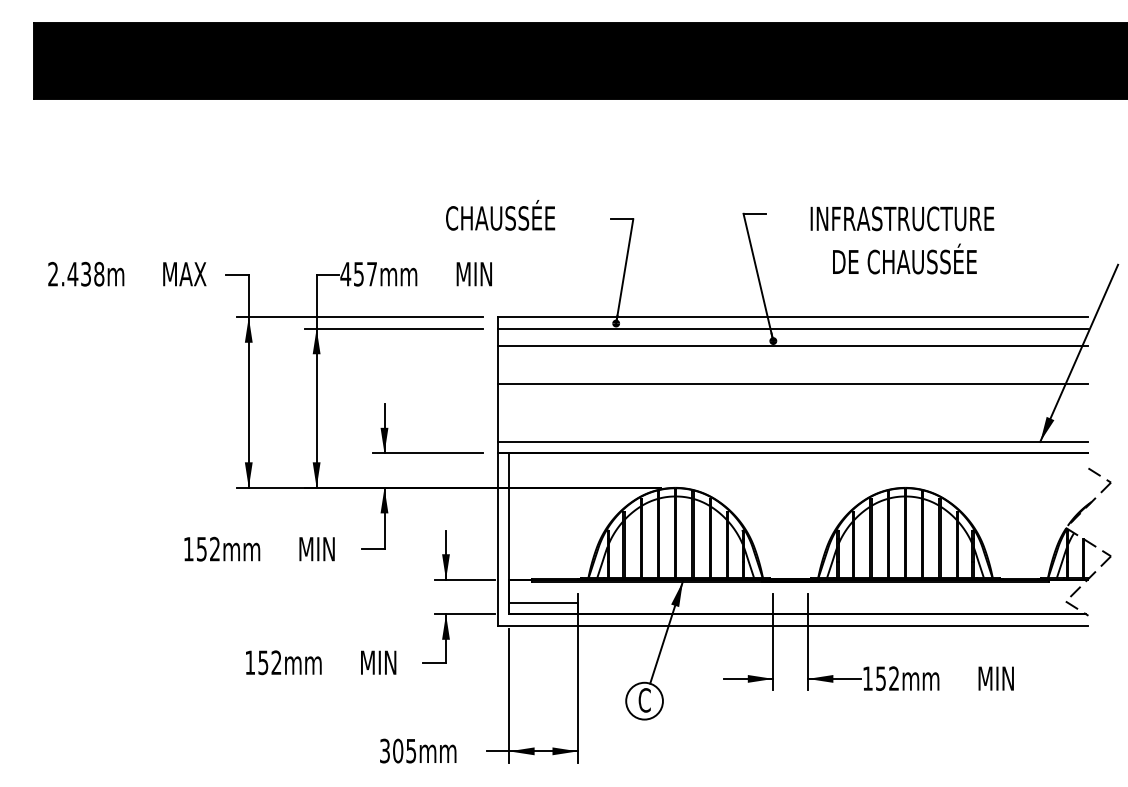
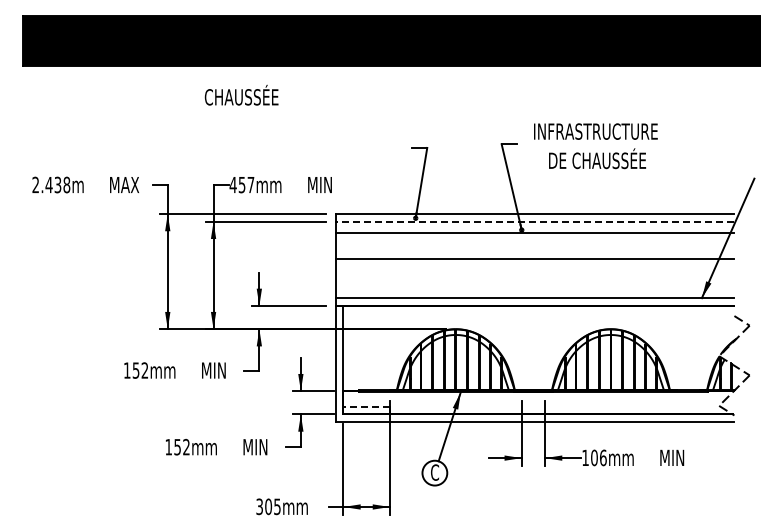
text: (500, 214) -> (241, 94), moved
text: (901, 240) -> (595, 146), moved
line: (792, 328) -> (534, 221), solid -> dashed
line: (543, 602) -> (366, 406), solid -> dashed
text: (887, 678) -> (598, 457), 152mm -> 106mm

